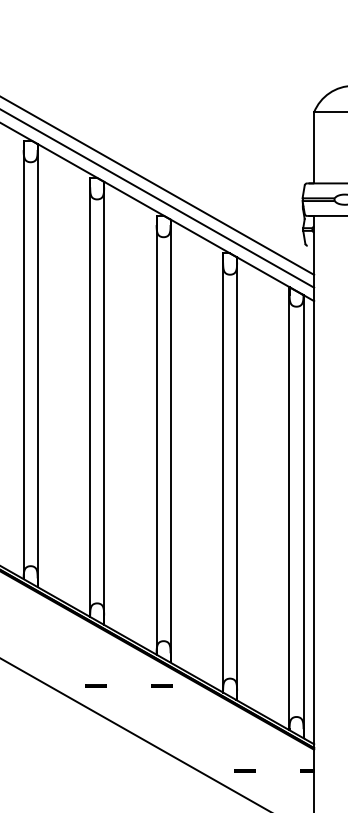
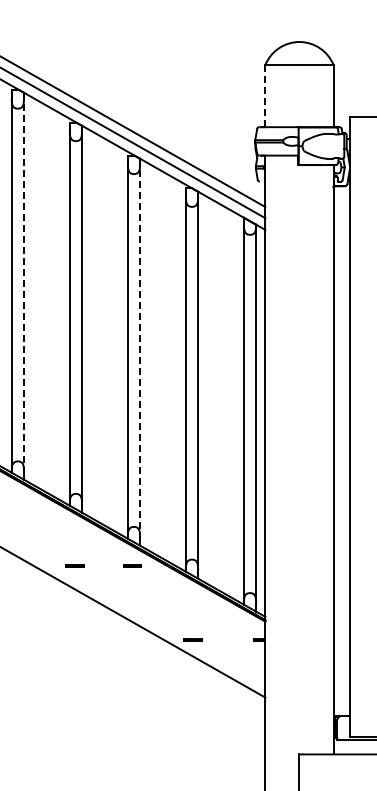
line: (314, 147) -> (265, 95), solid -> dashed
line: (38, 365) -> (24, 286), solid -> dashed
line: (171, 441) -> (140, 352), solid -> dashed
line: (244, 770) -> (192, 639), moved

